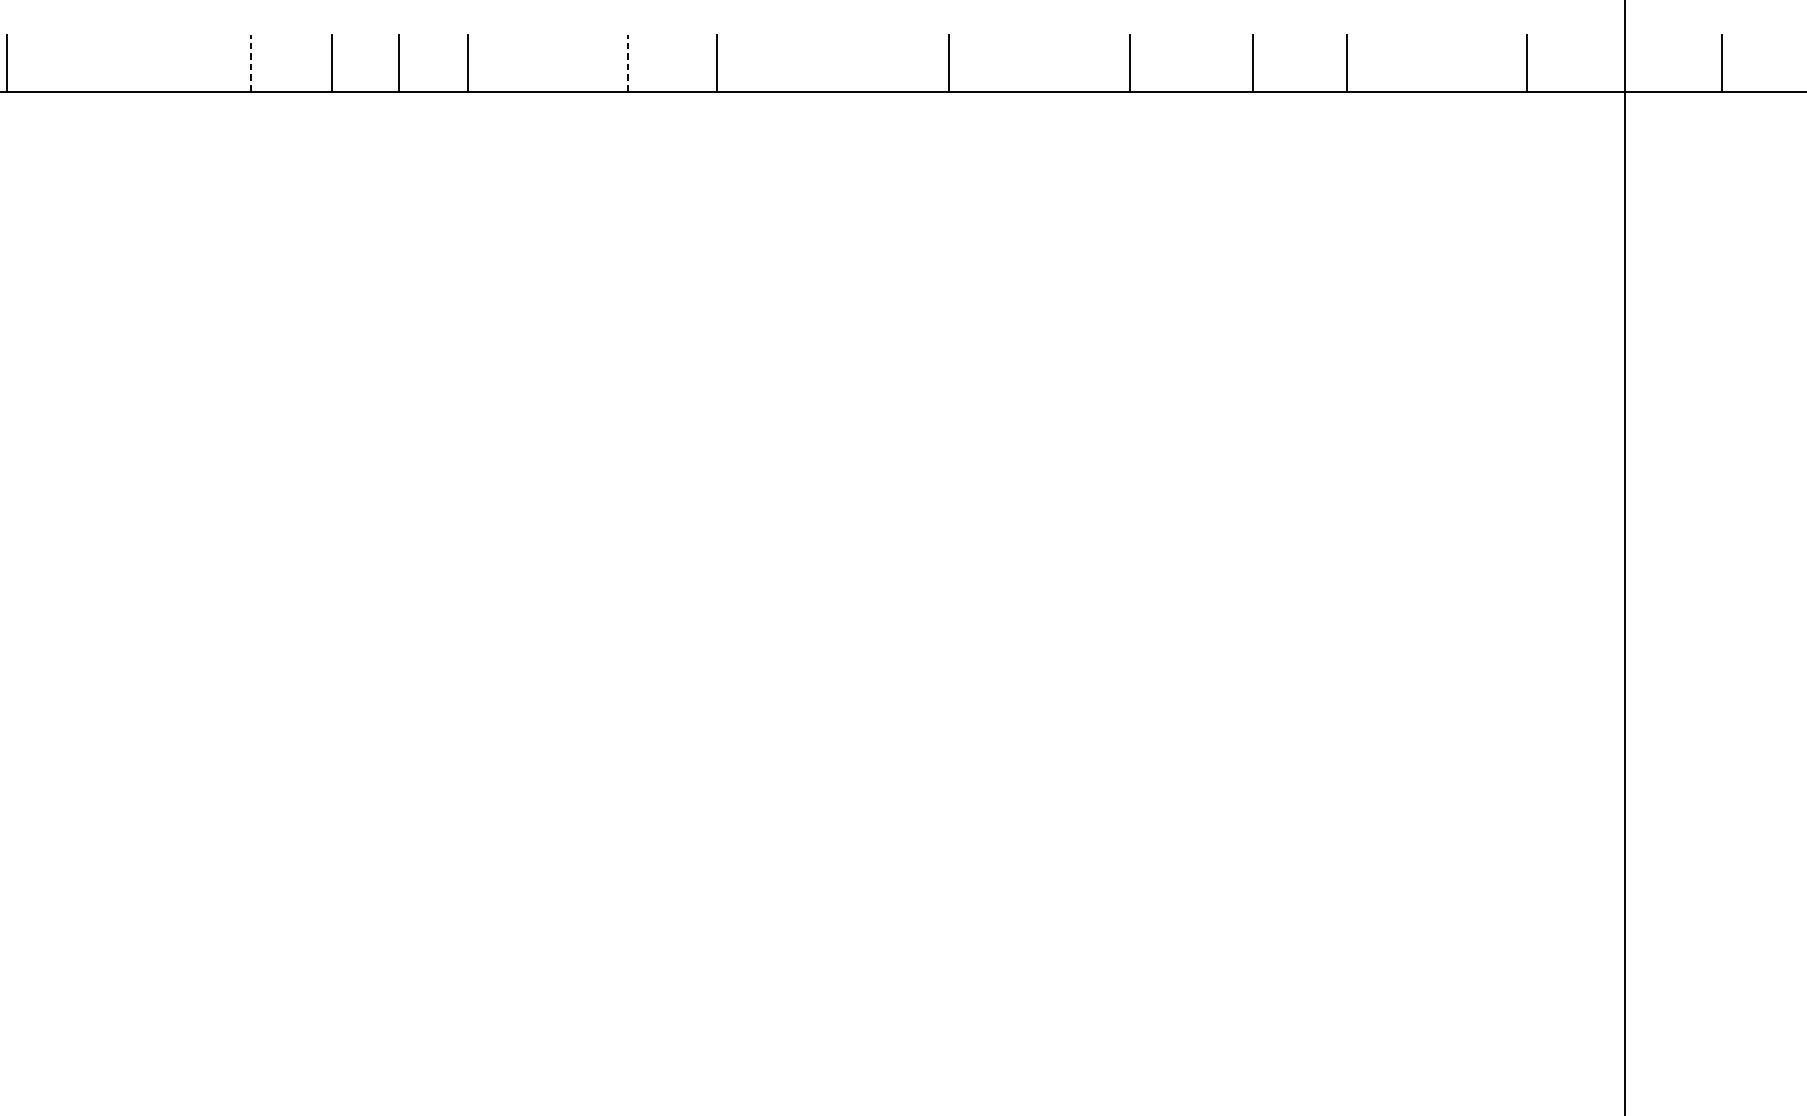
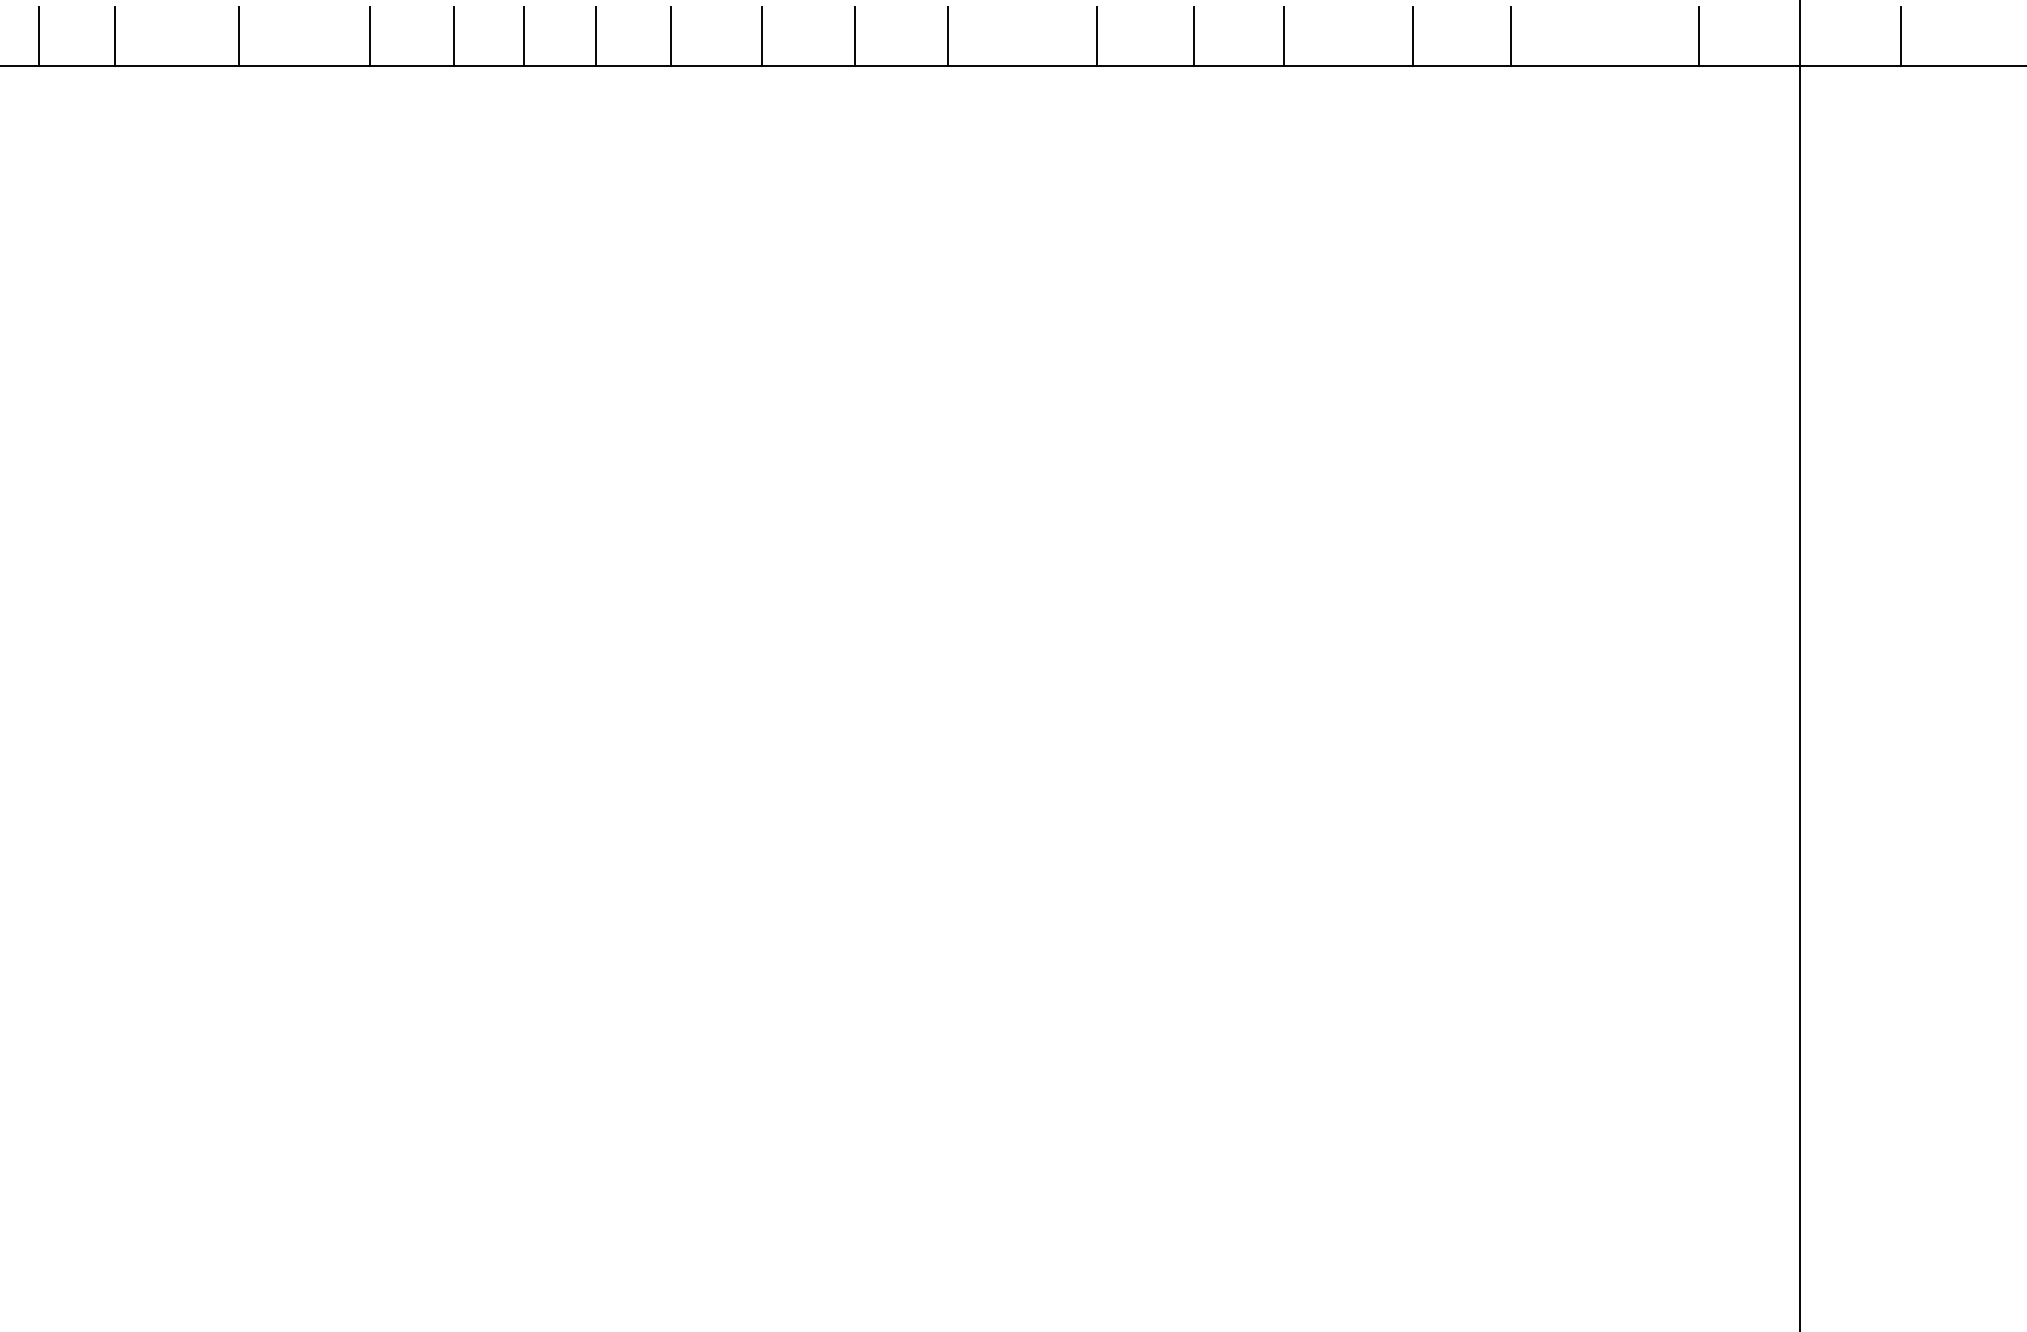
line: (124, 63) -> (238, 36), added
line: (250, 63) -> (369, 36), dashed -> solid
line: (540, 63) -> (671, 36), added
line: (628, 63) -> (762, 36), dashed -> solid
line: (806, 63) -> (948, 36), added
line: (1042, 63) -> (1193, 36), added

